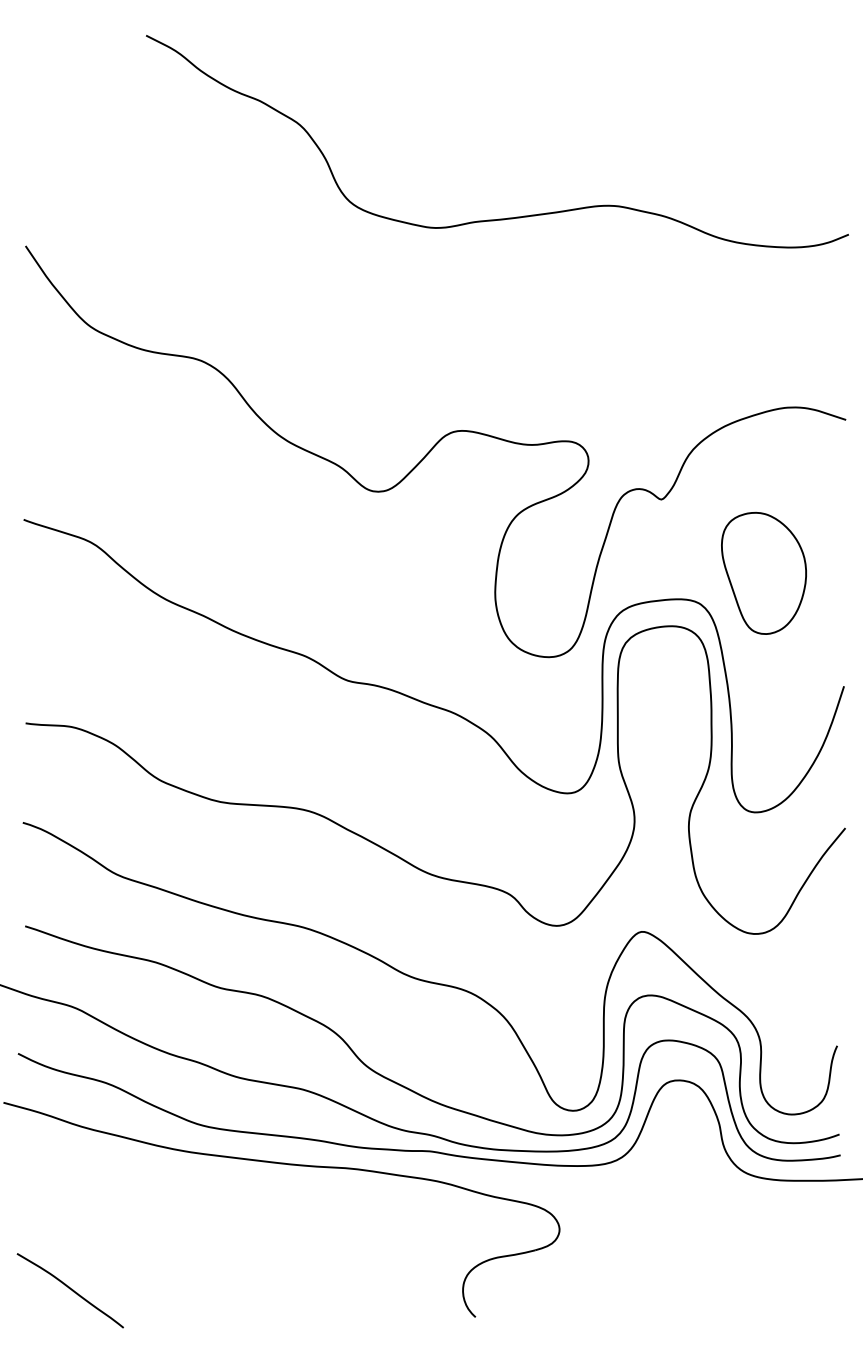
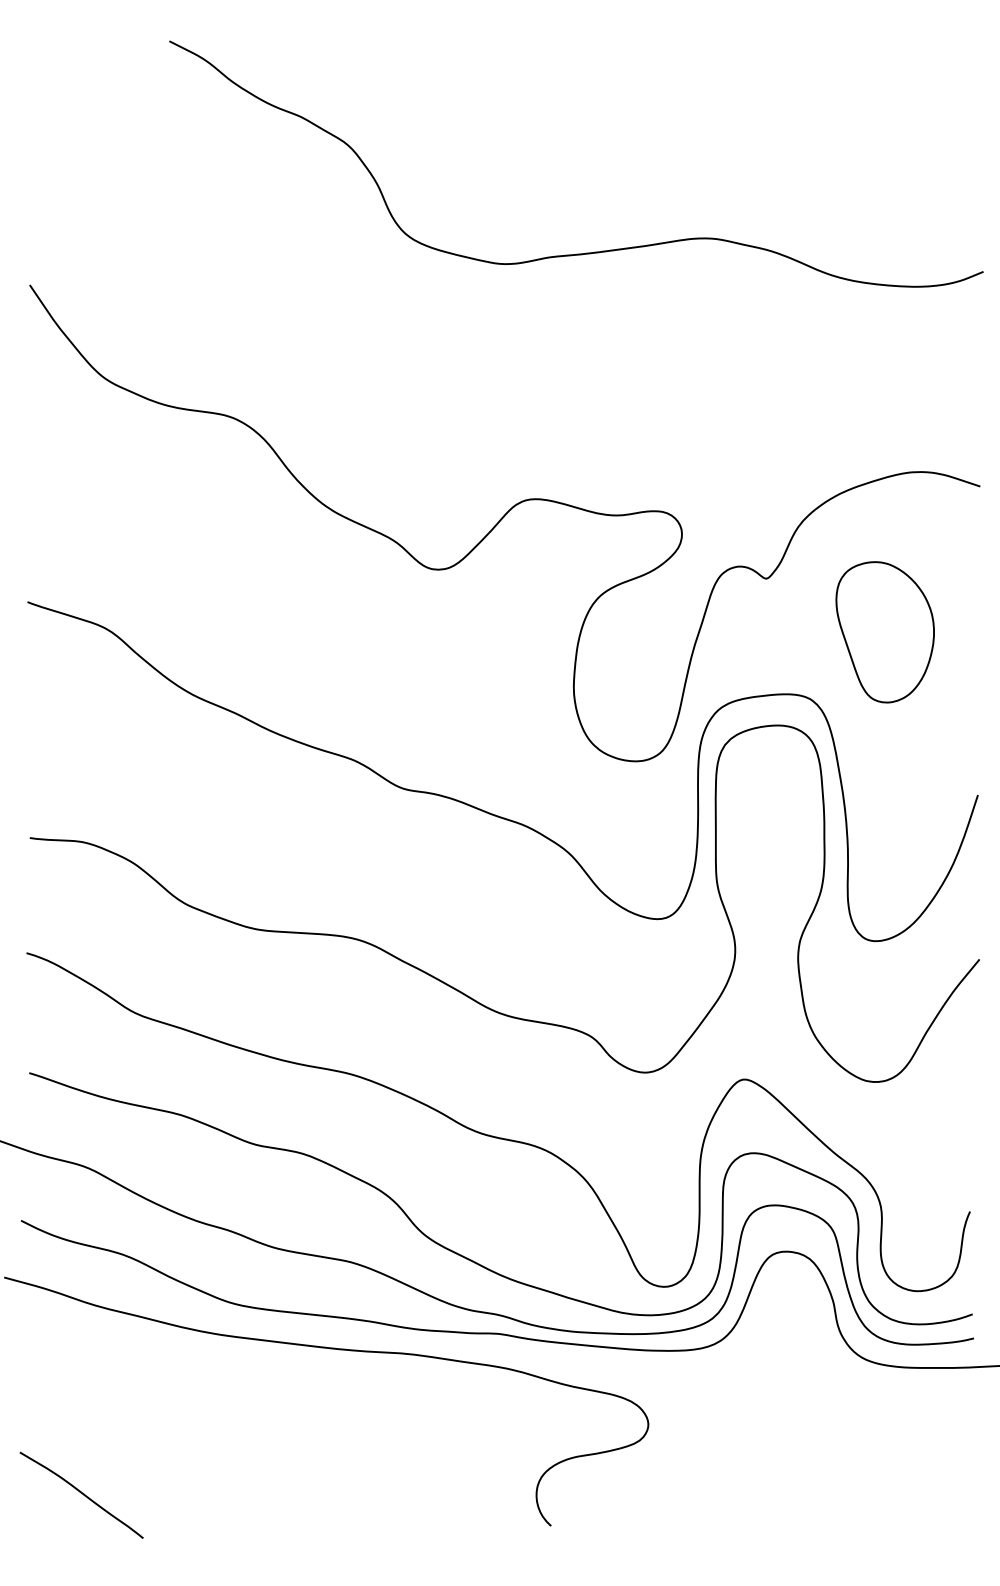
part: (763, 573) -> (884, 632), moved

